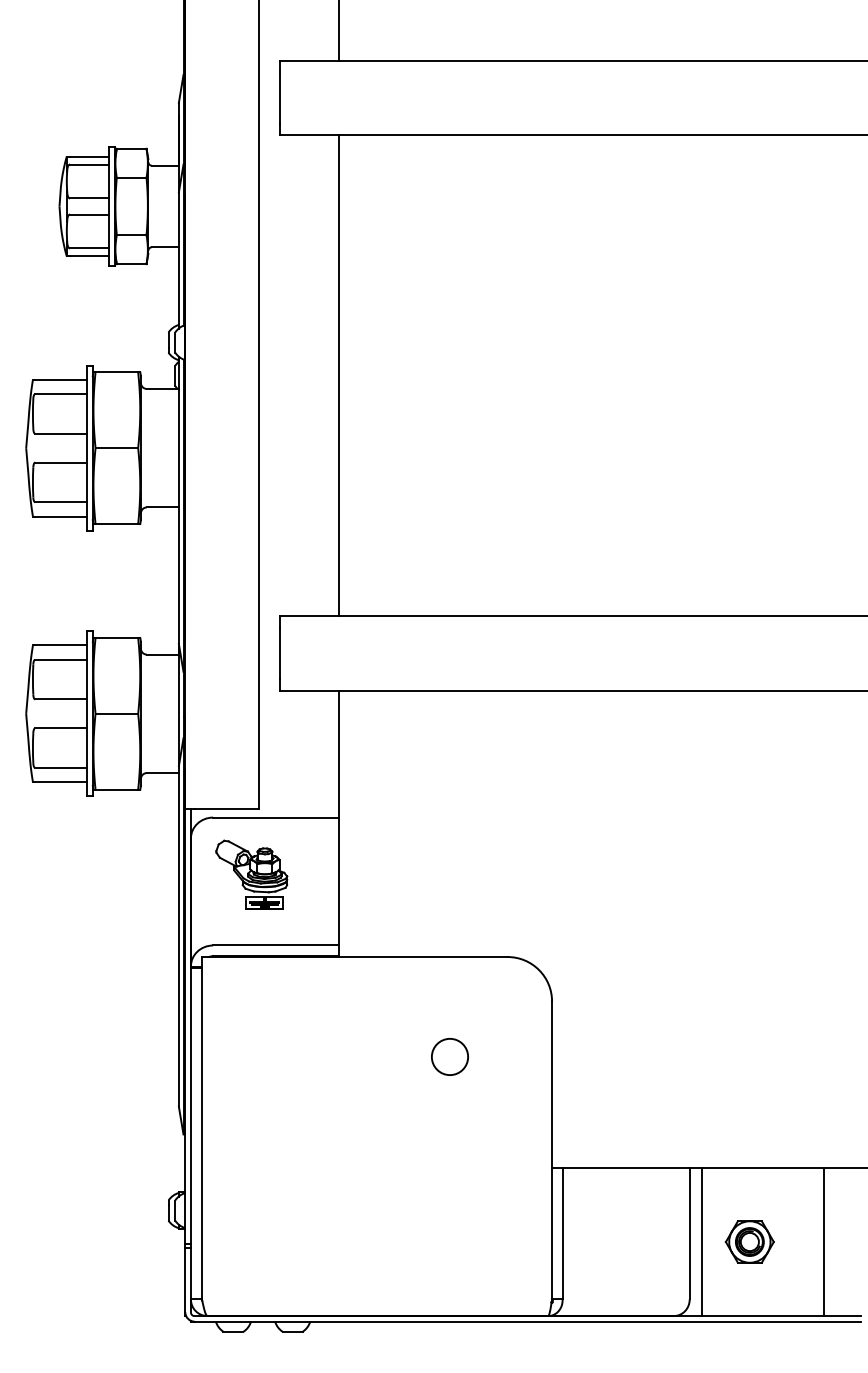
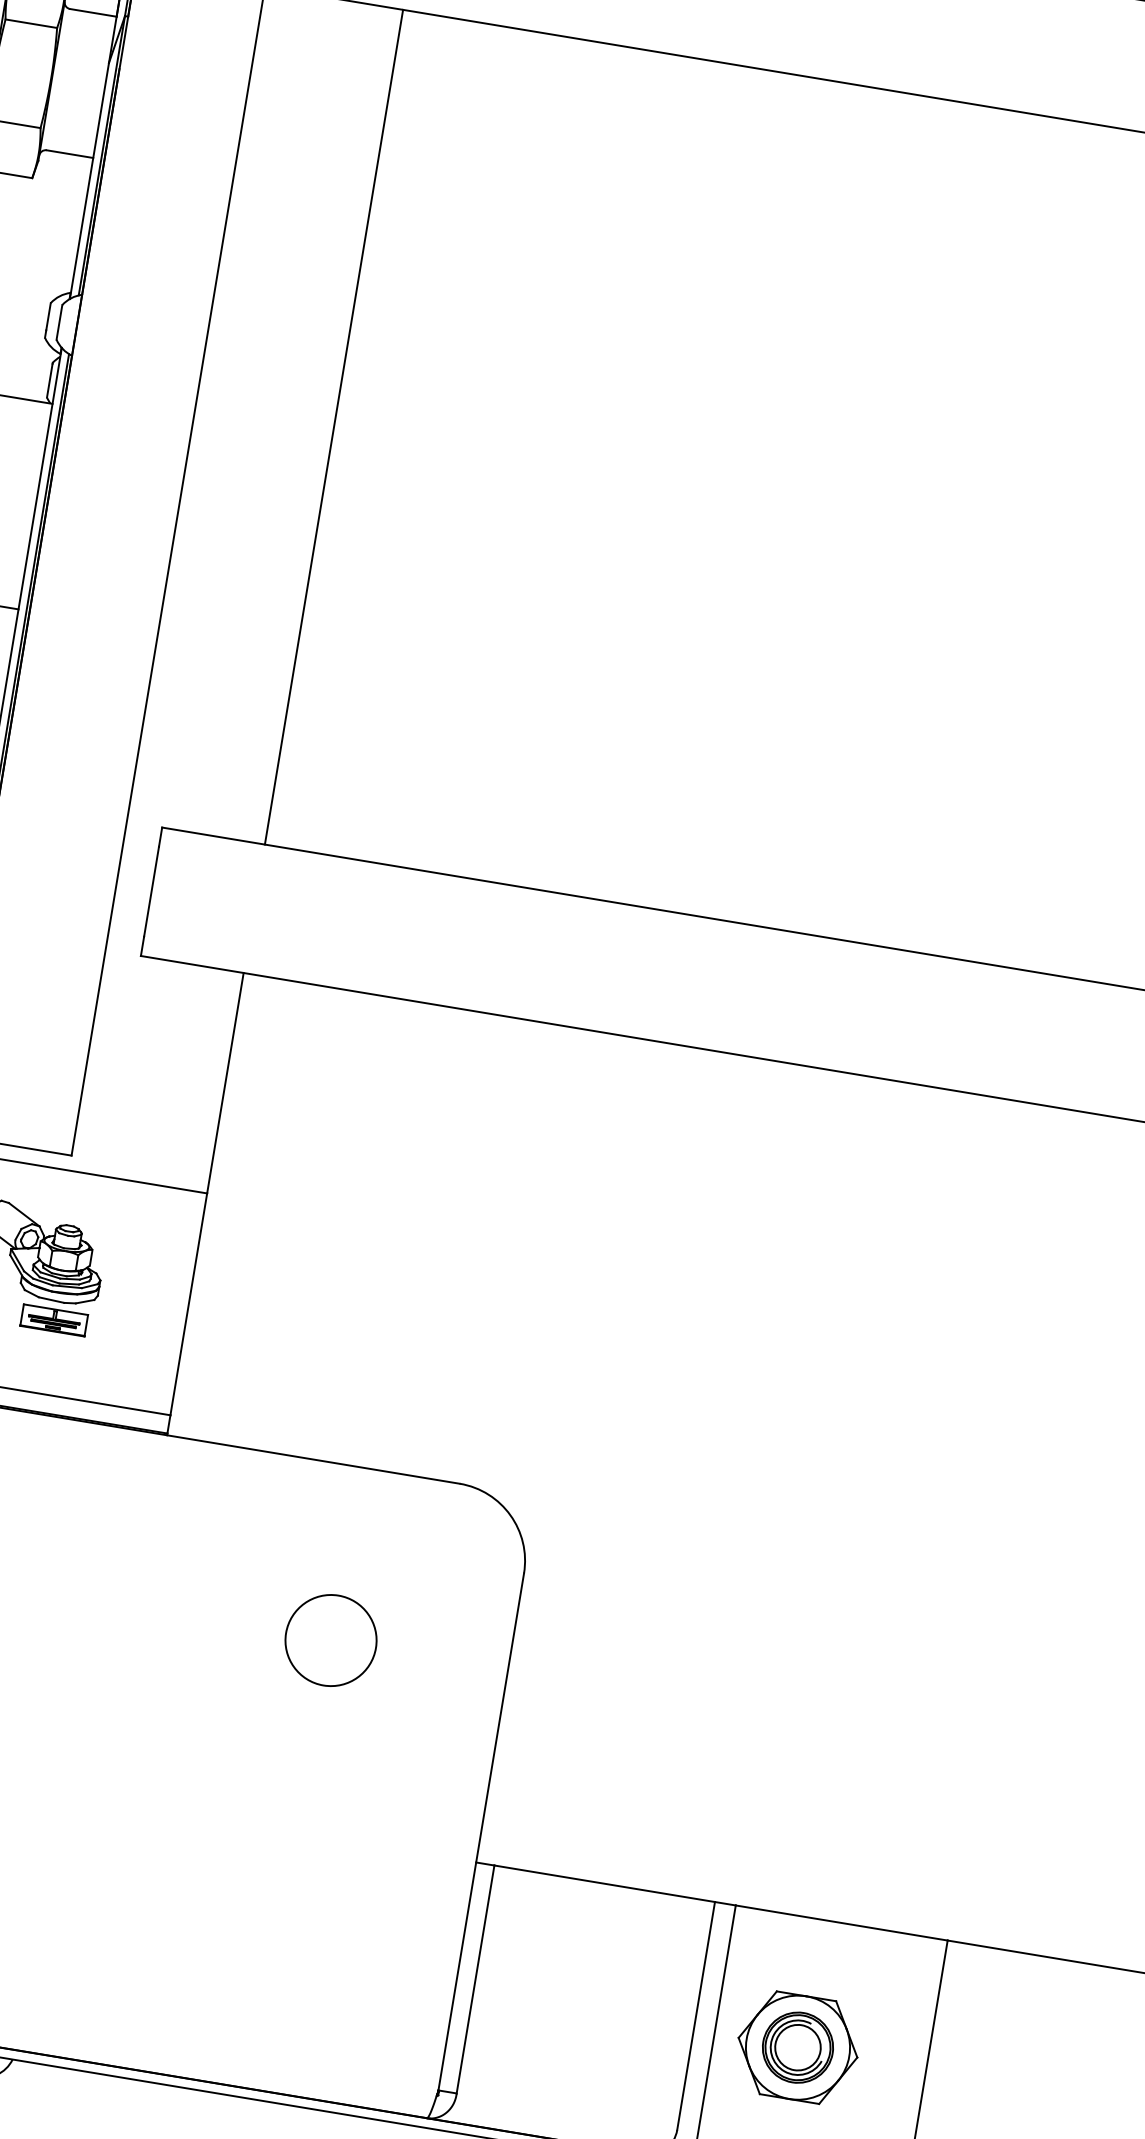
circle: (449, 1056) -> (330, 1639), size x1.43
part: (749, 1241) -> (797, 2046), size x1.43

